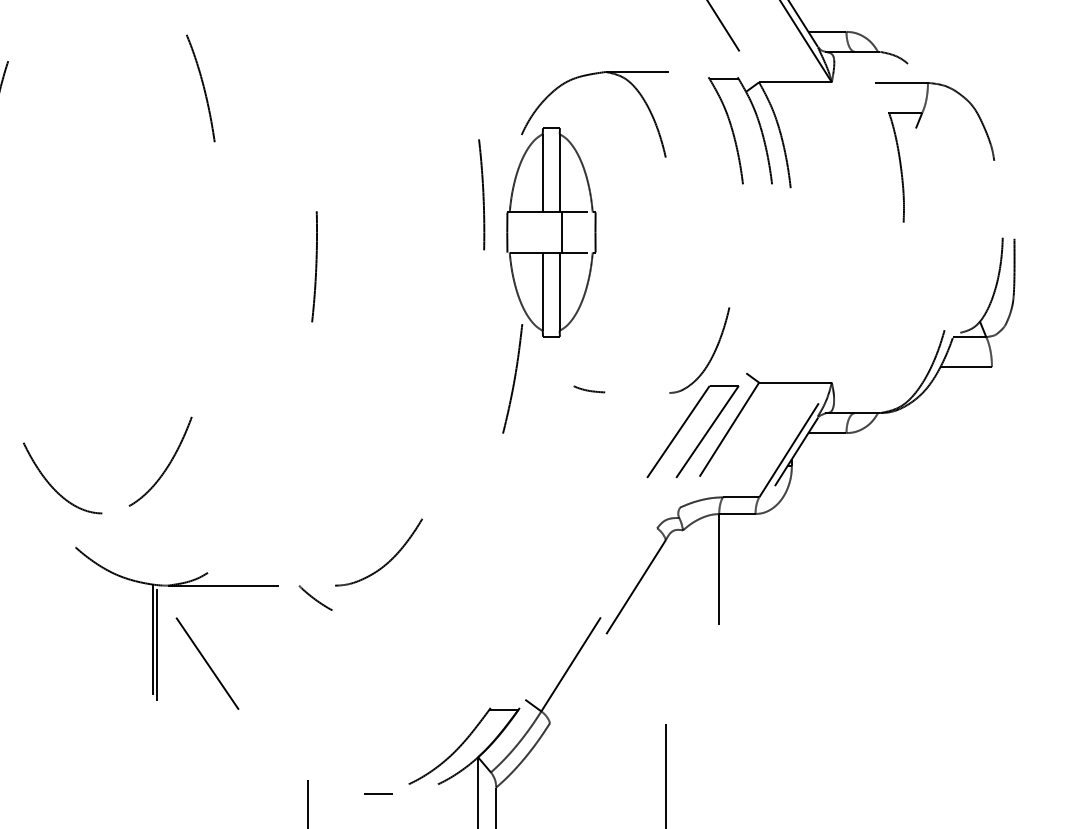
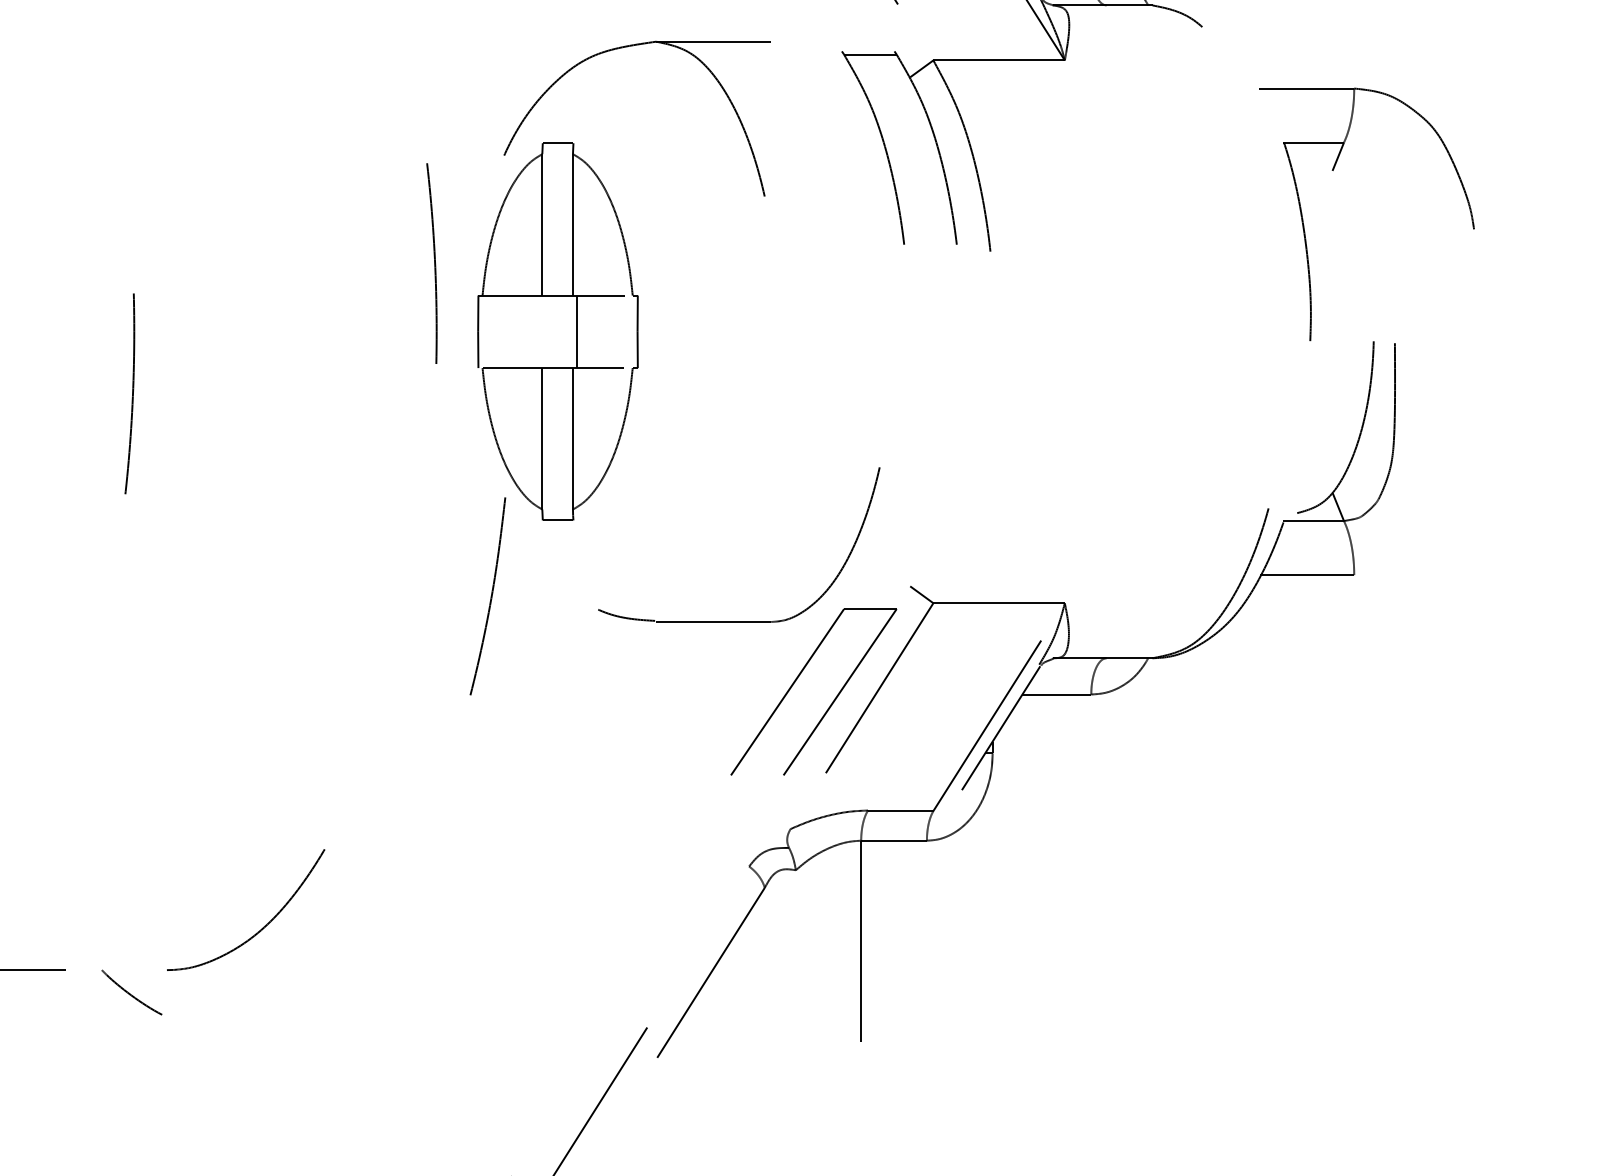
part: (916, 128) -> (1333, 170), moved
line: (637, 393) -> (713, 622), added

